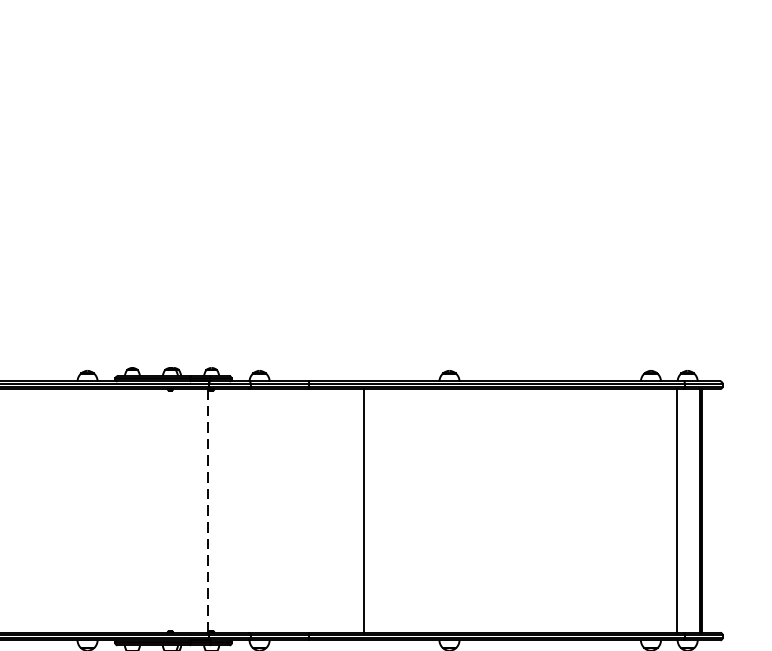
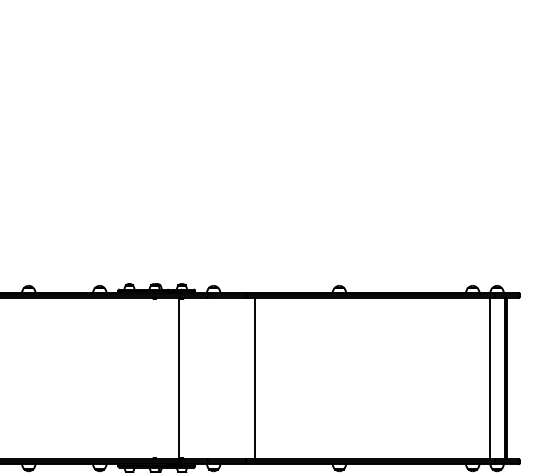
line: (207, 510) -> (179, 378), dashed -> solid
line: (365, 510) -> (255, 378), moved

